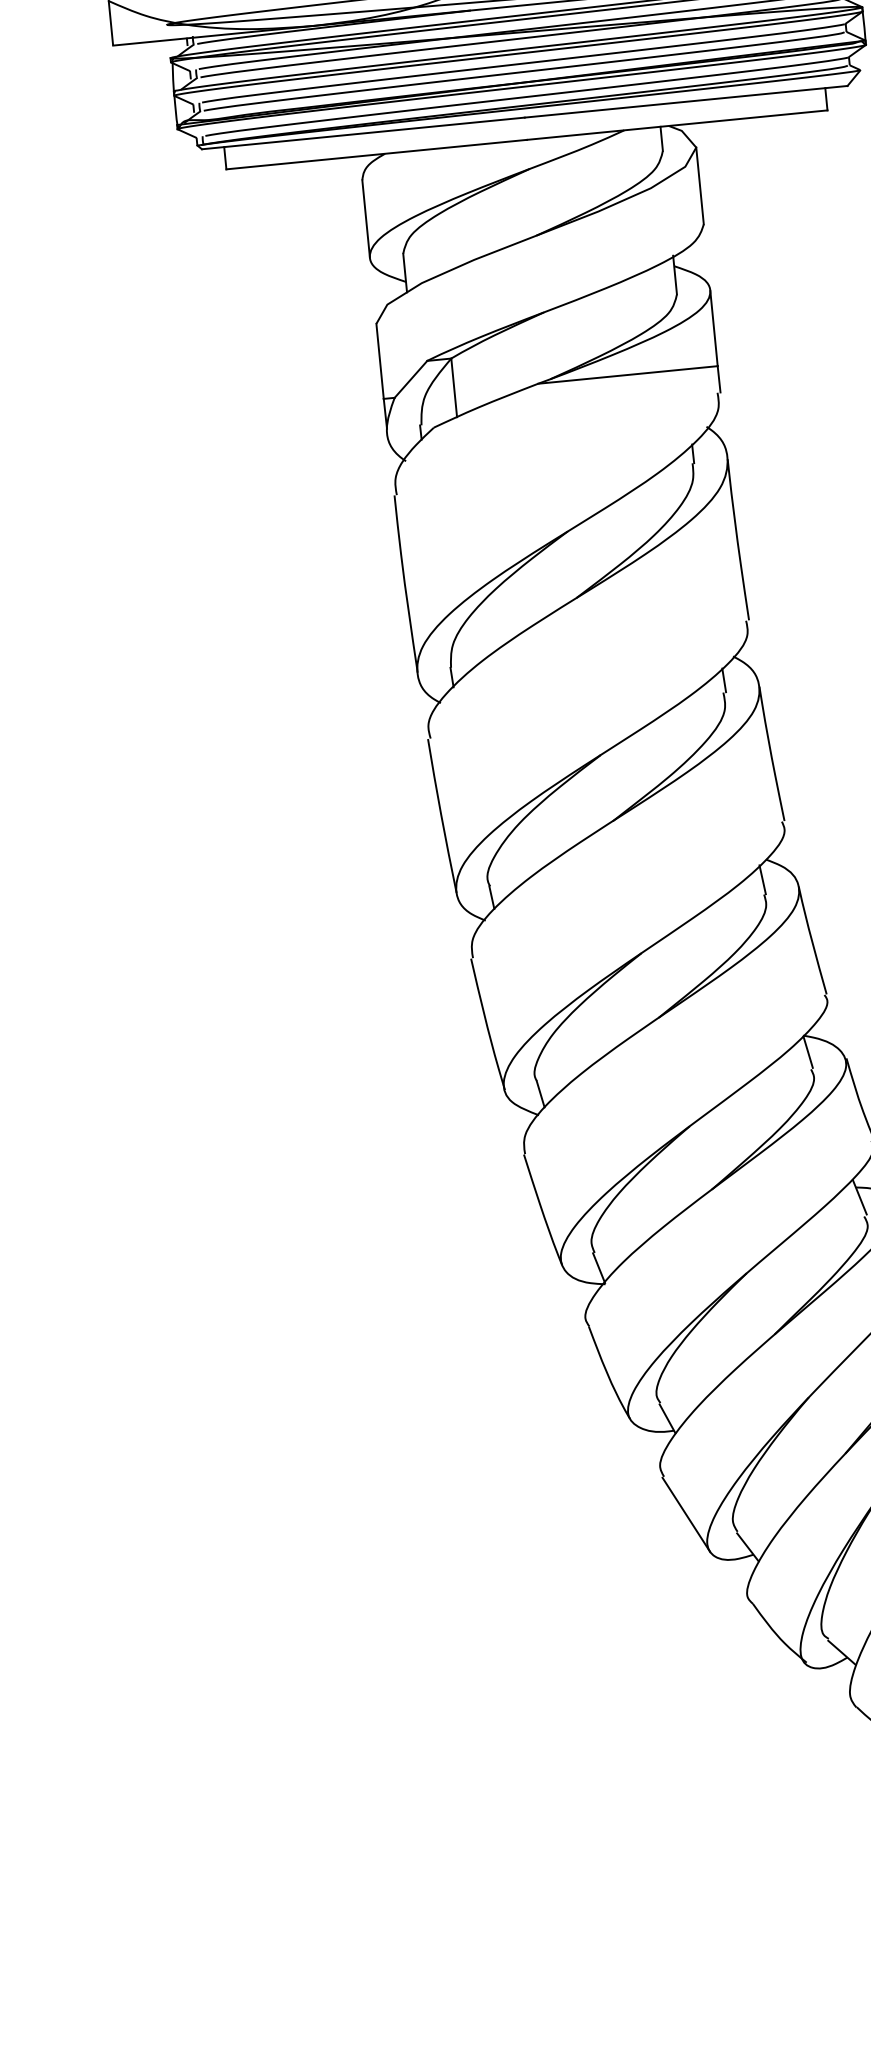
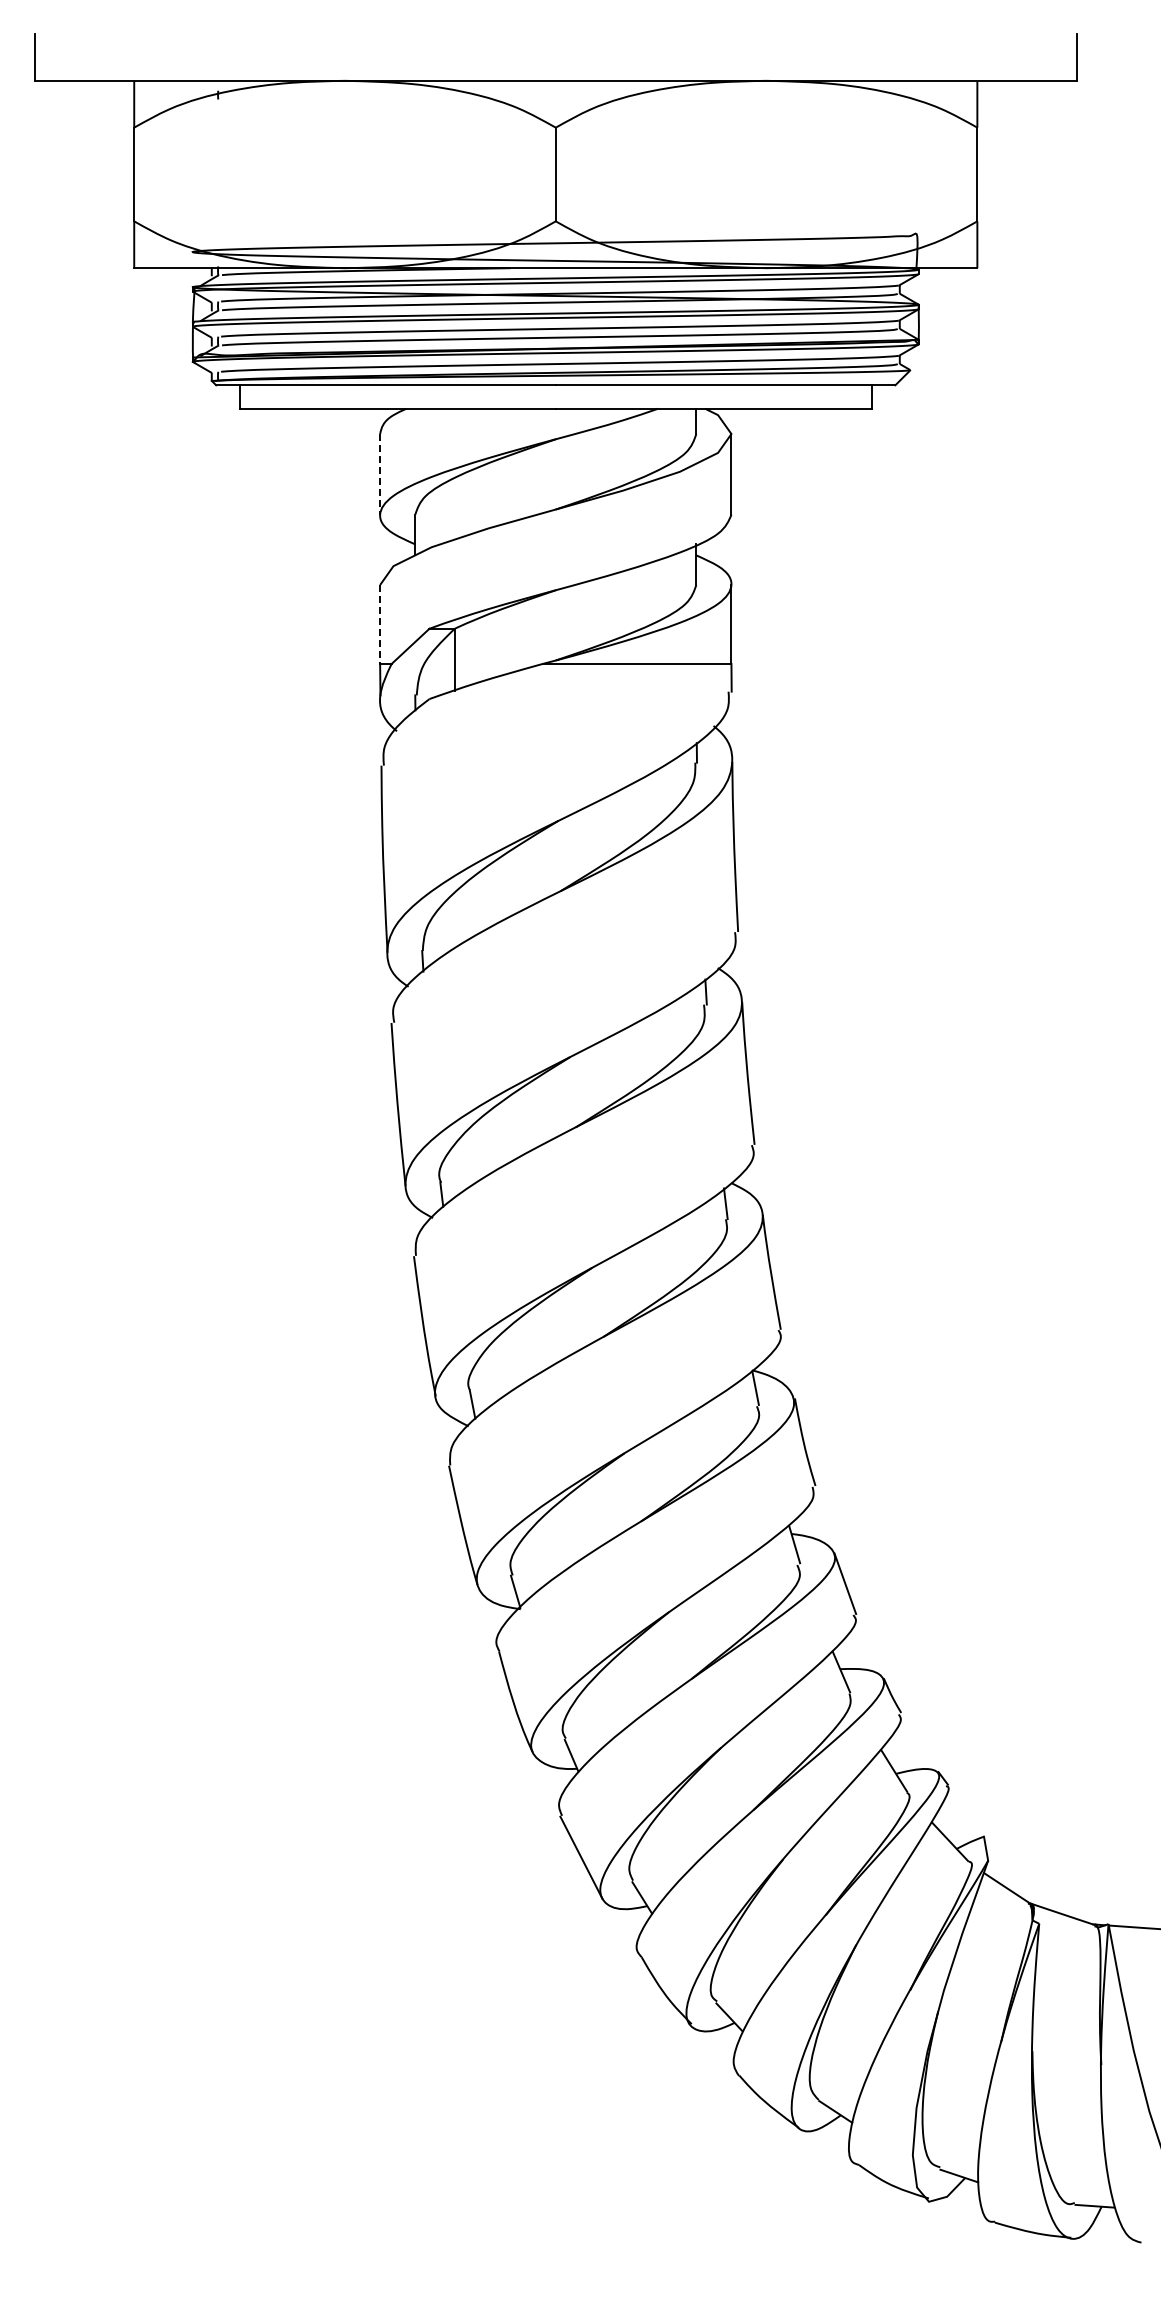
line: (366, 218) -> (380, 474), solid -> dashed
line: (380, 362) -> (380, 625), solid -> dashed

